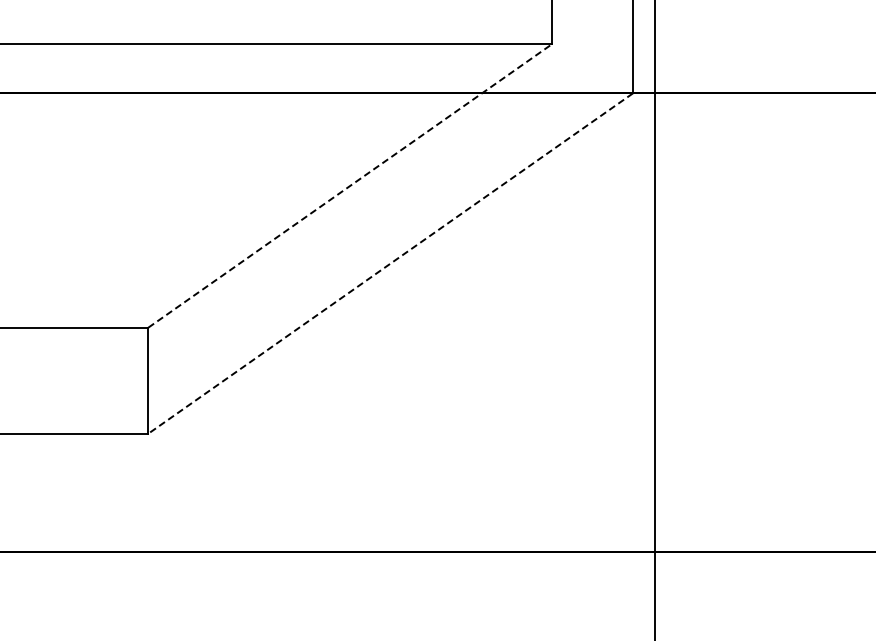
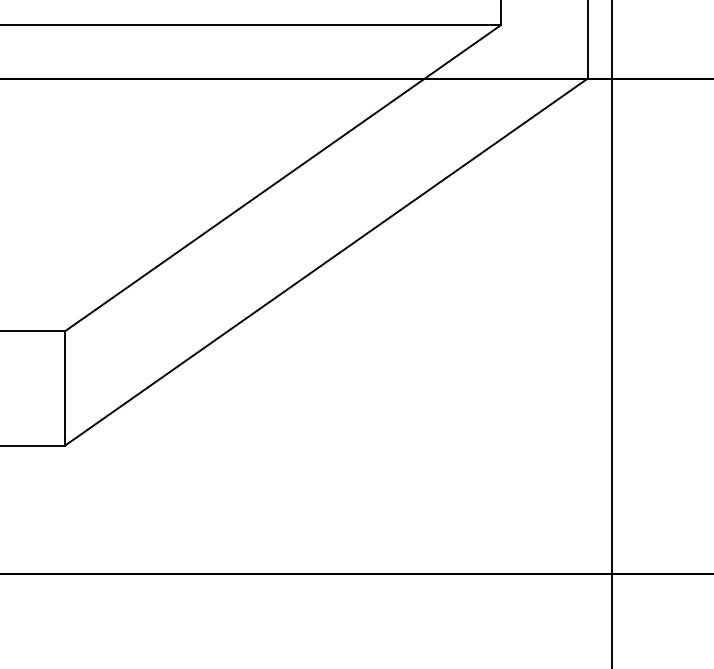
line: (350, 185) -> (282, 178), dashed -> solid
line: (390, 263) -> (326, 262), dashed -> solid

